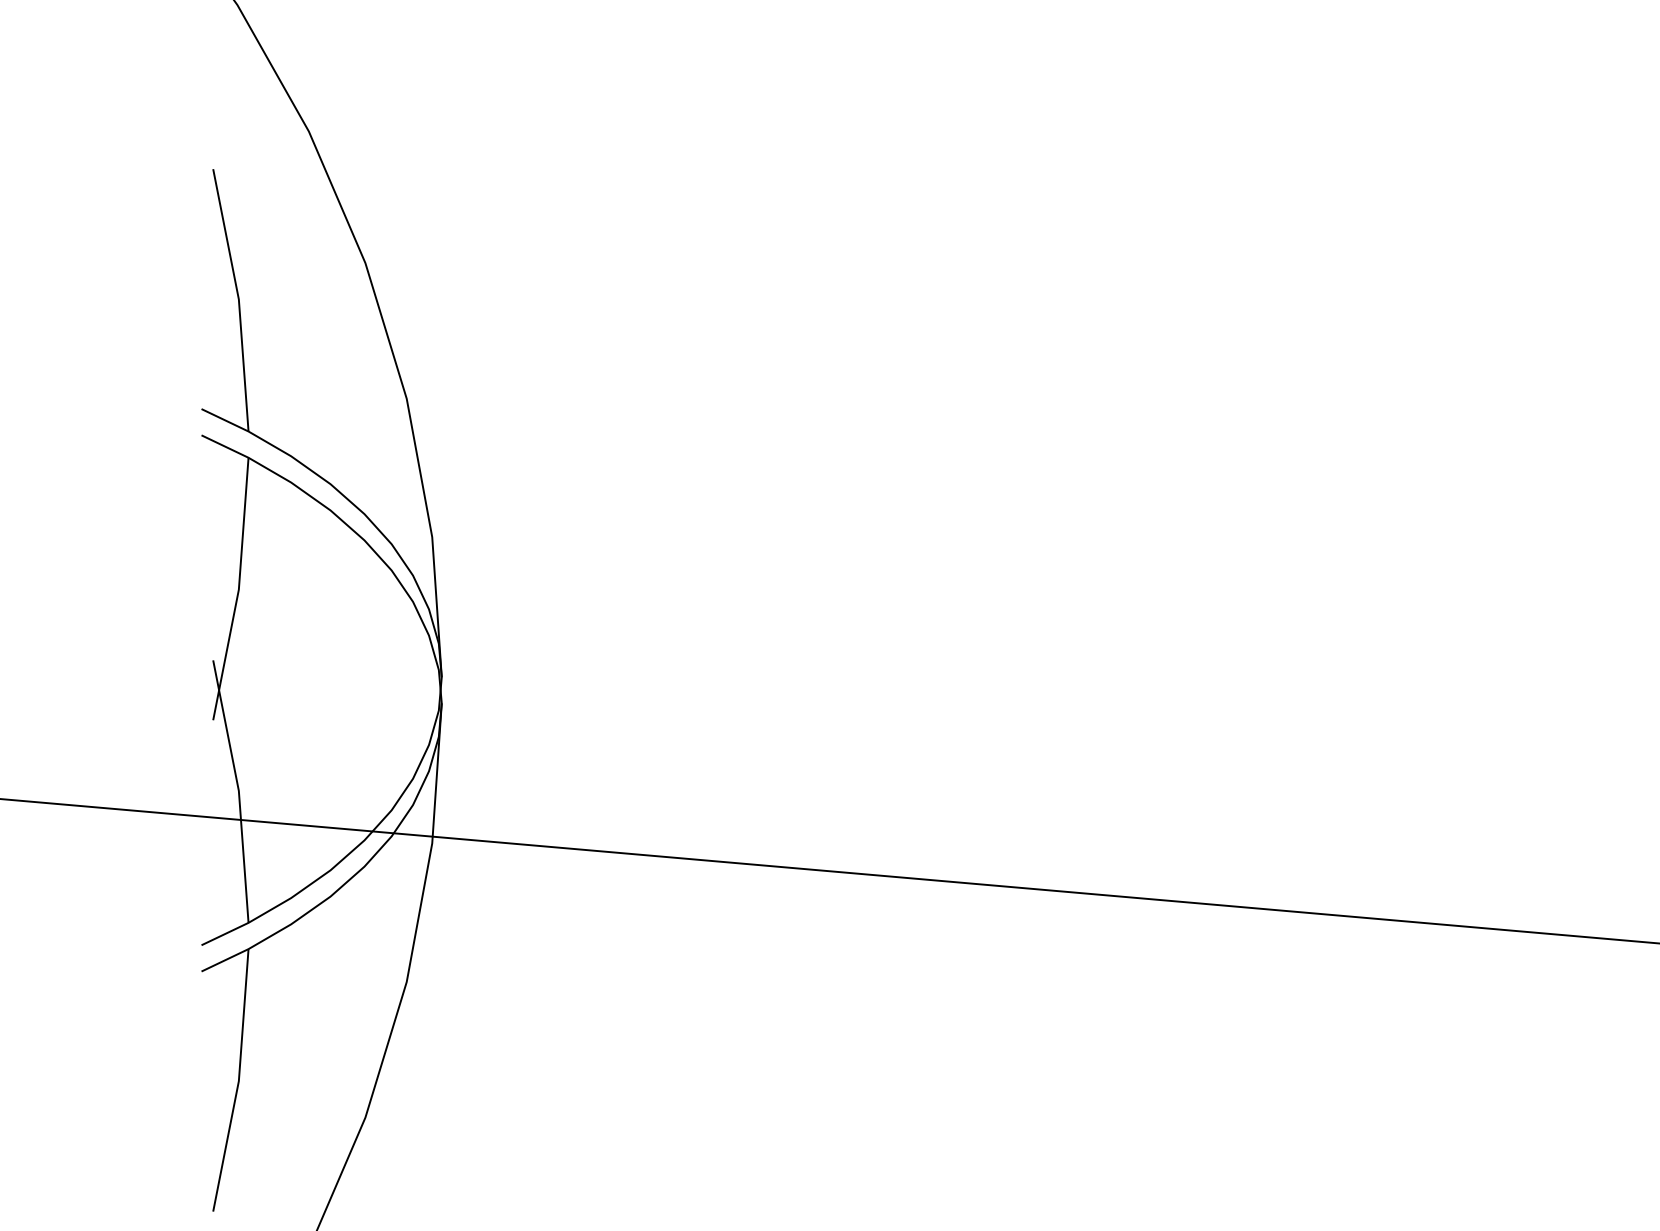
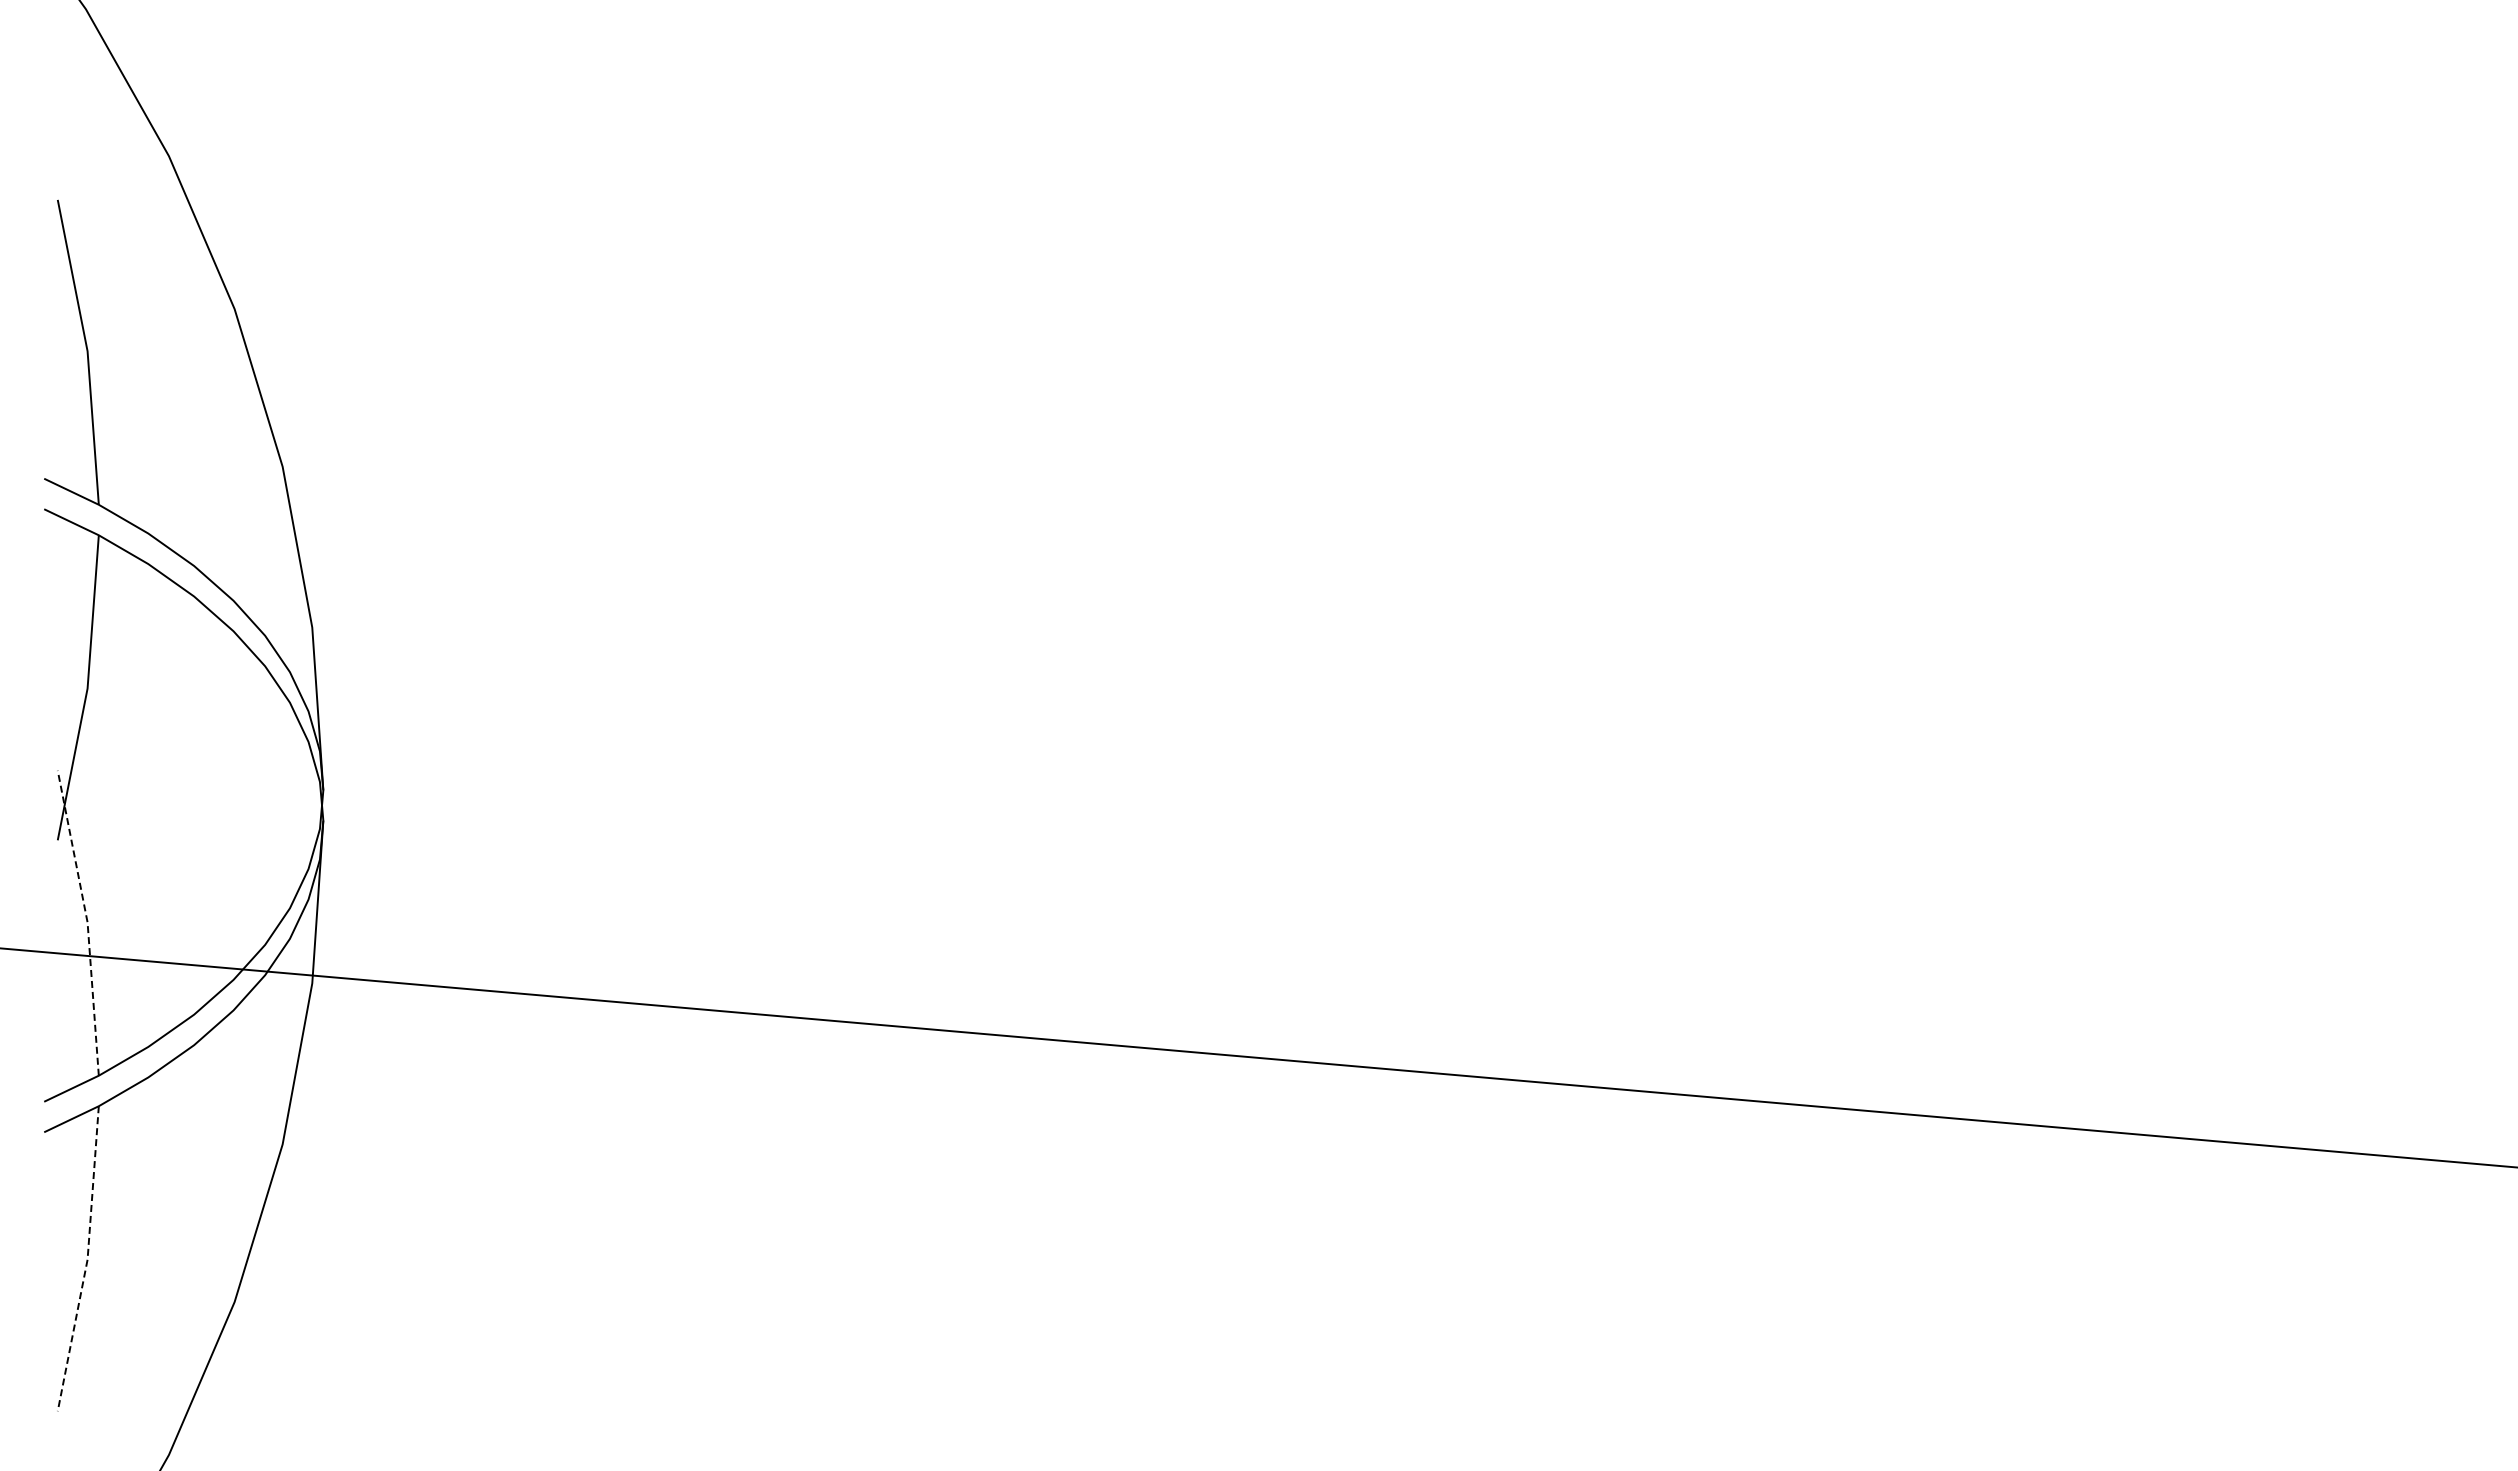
line: (238, 791) -> (87, 922), solid -> dashed
line: (238, 1081) -> (87, 1259), solid -> dashed

